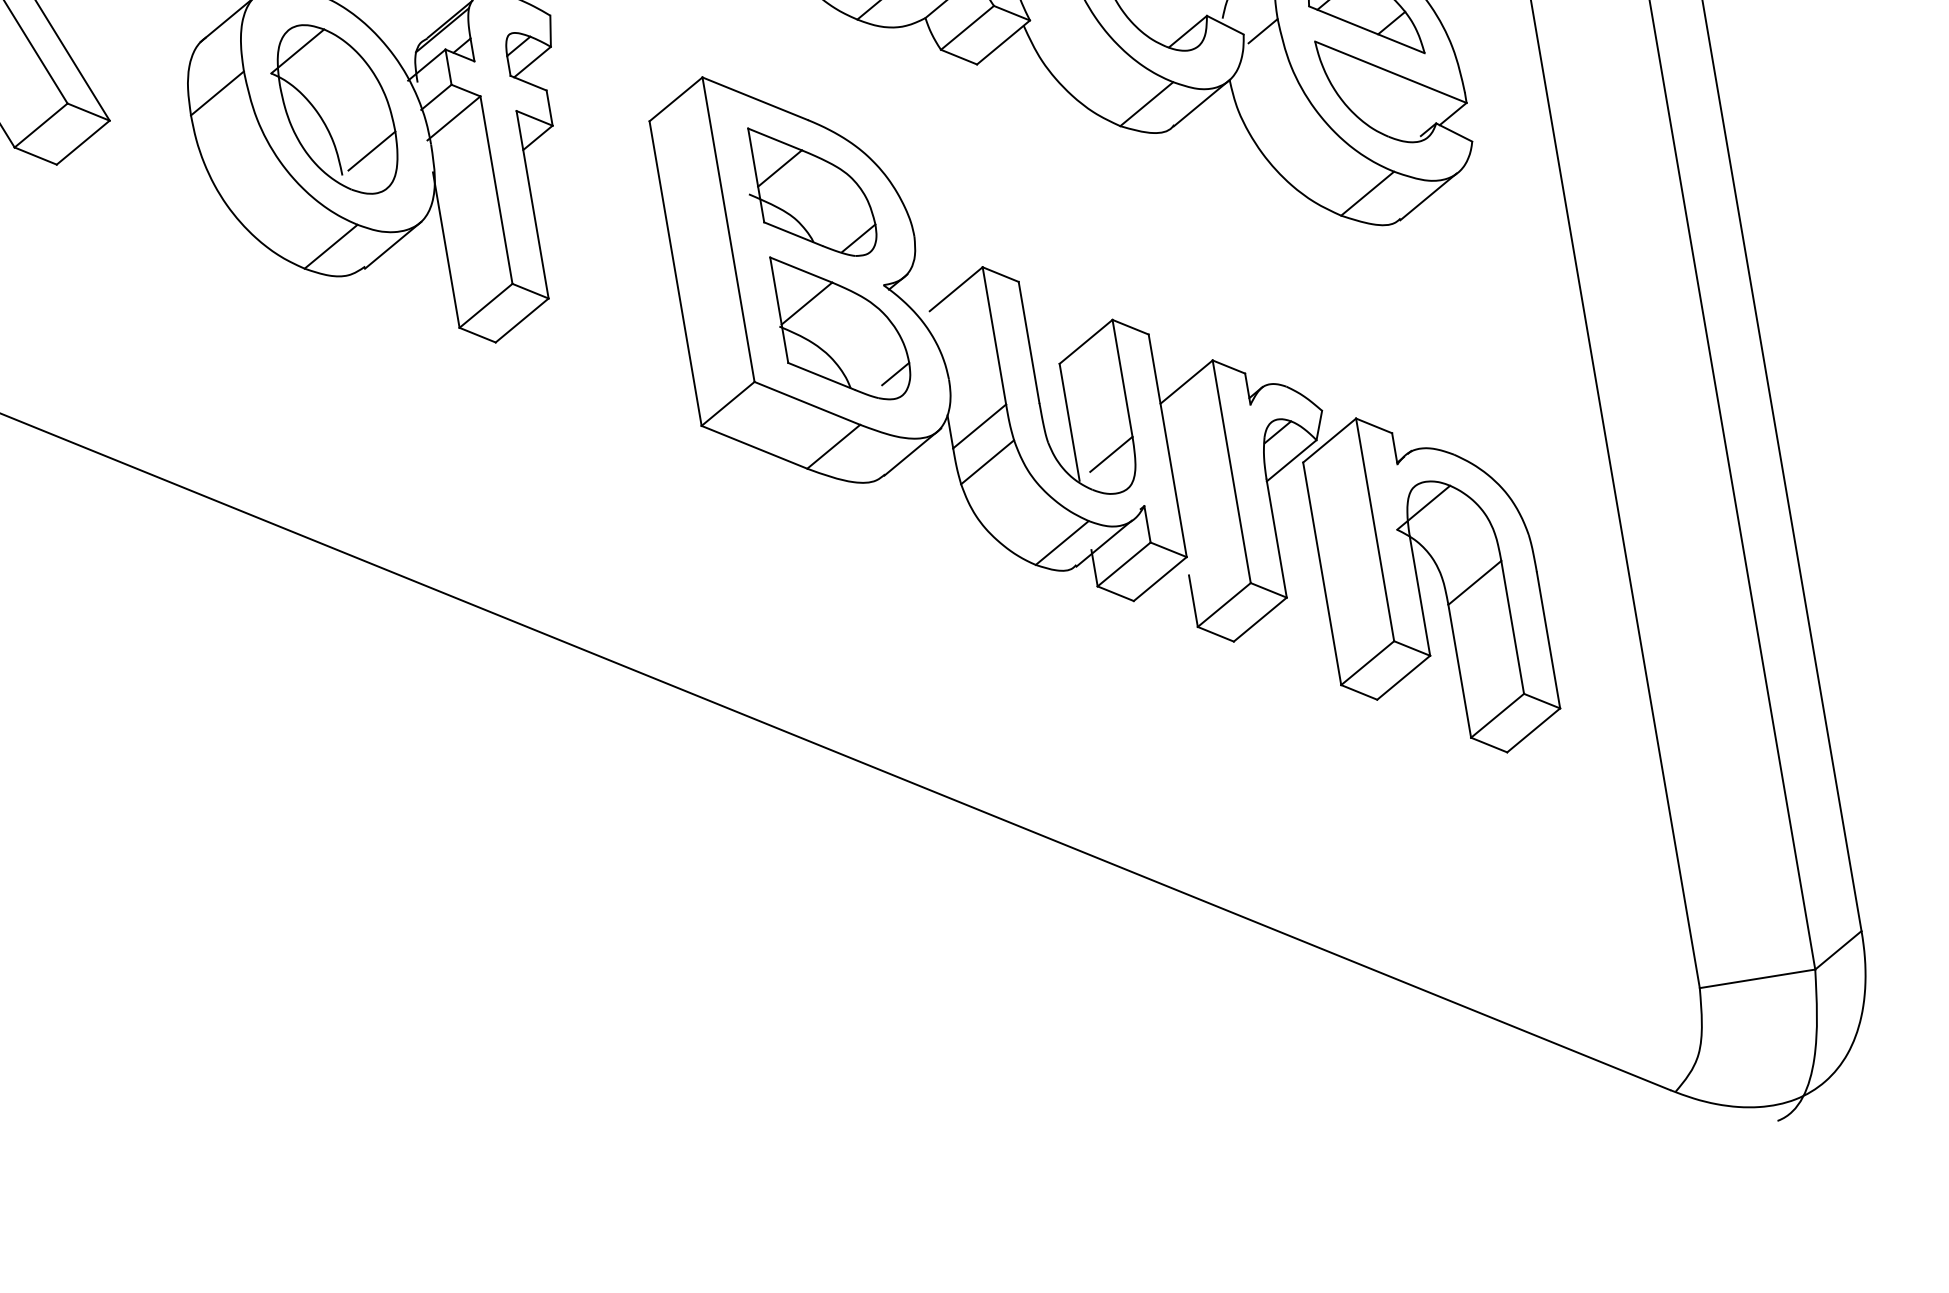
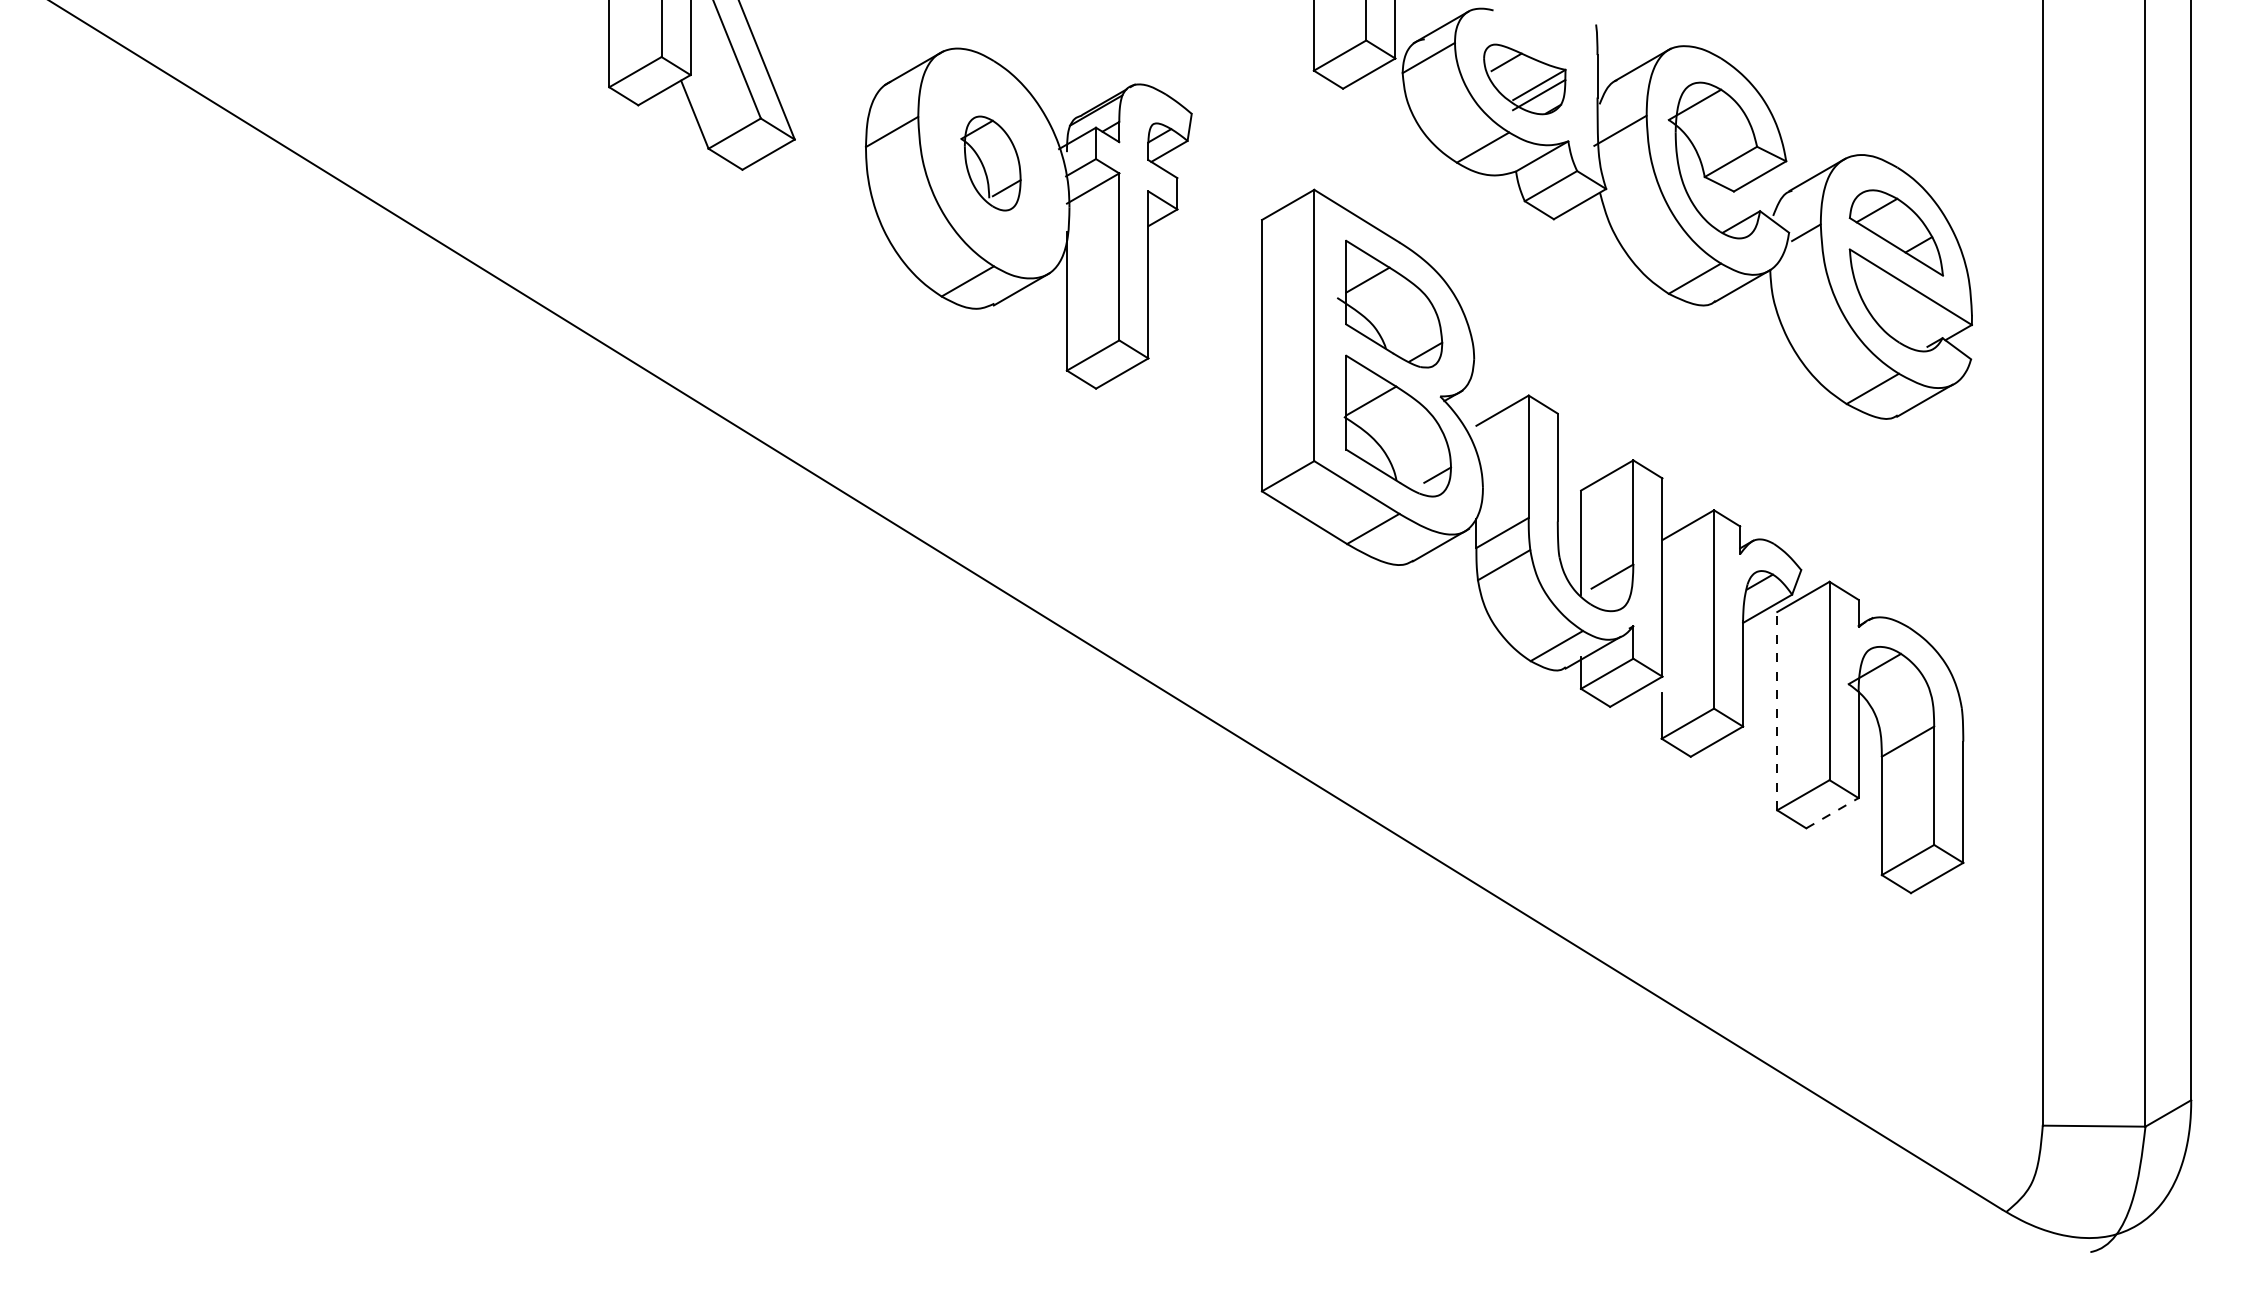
part: (333, 109) -> (990, 163), size x0.6
line: (1322, 573) -> (1777, 710), solid -> dashed
line: (1403, 676) -> (1832, 812), solid -> dashed

